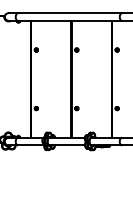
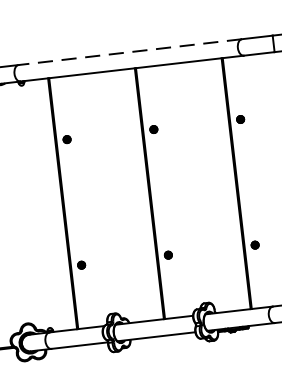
line: (69, 13) -> (129, 52), solid -> dashed

